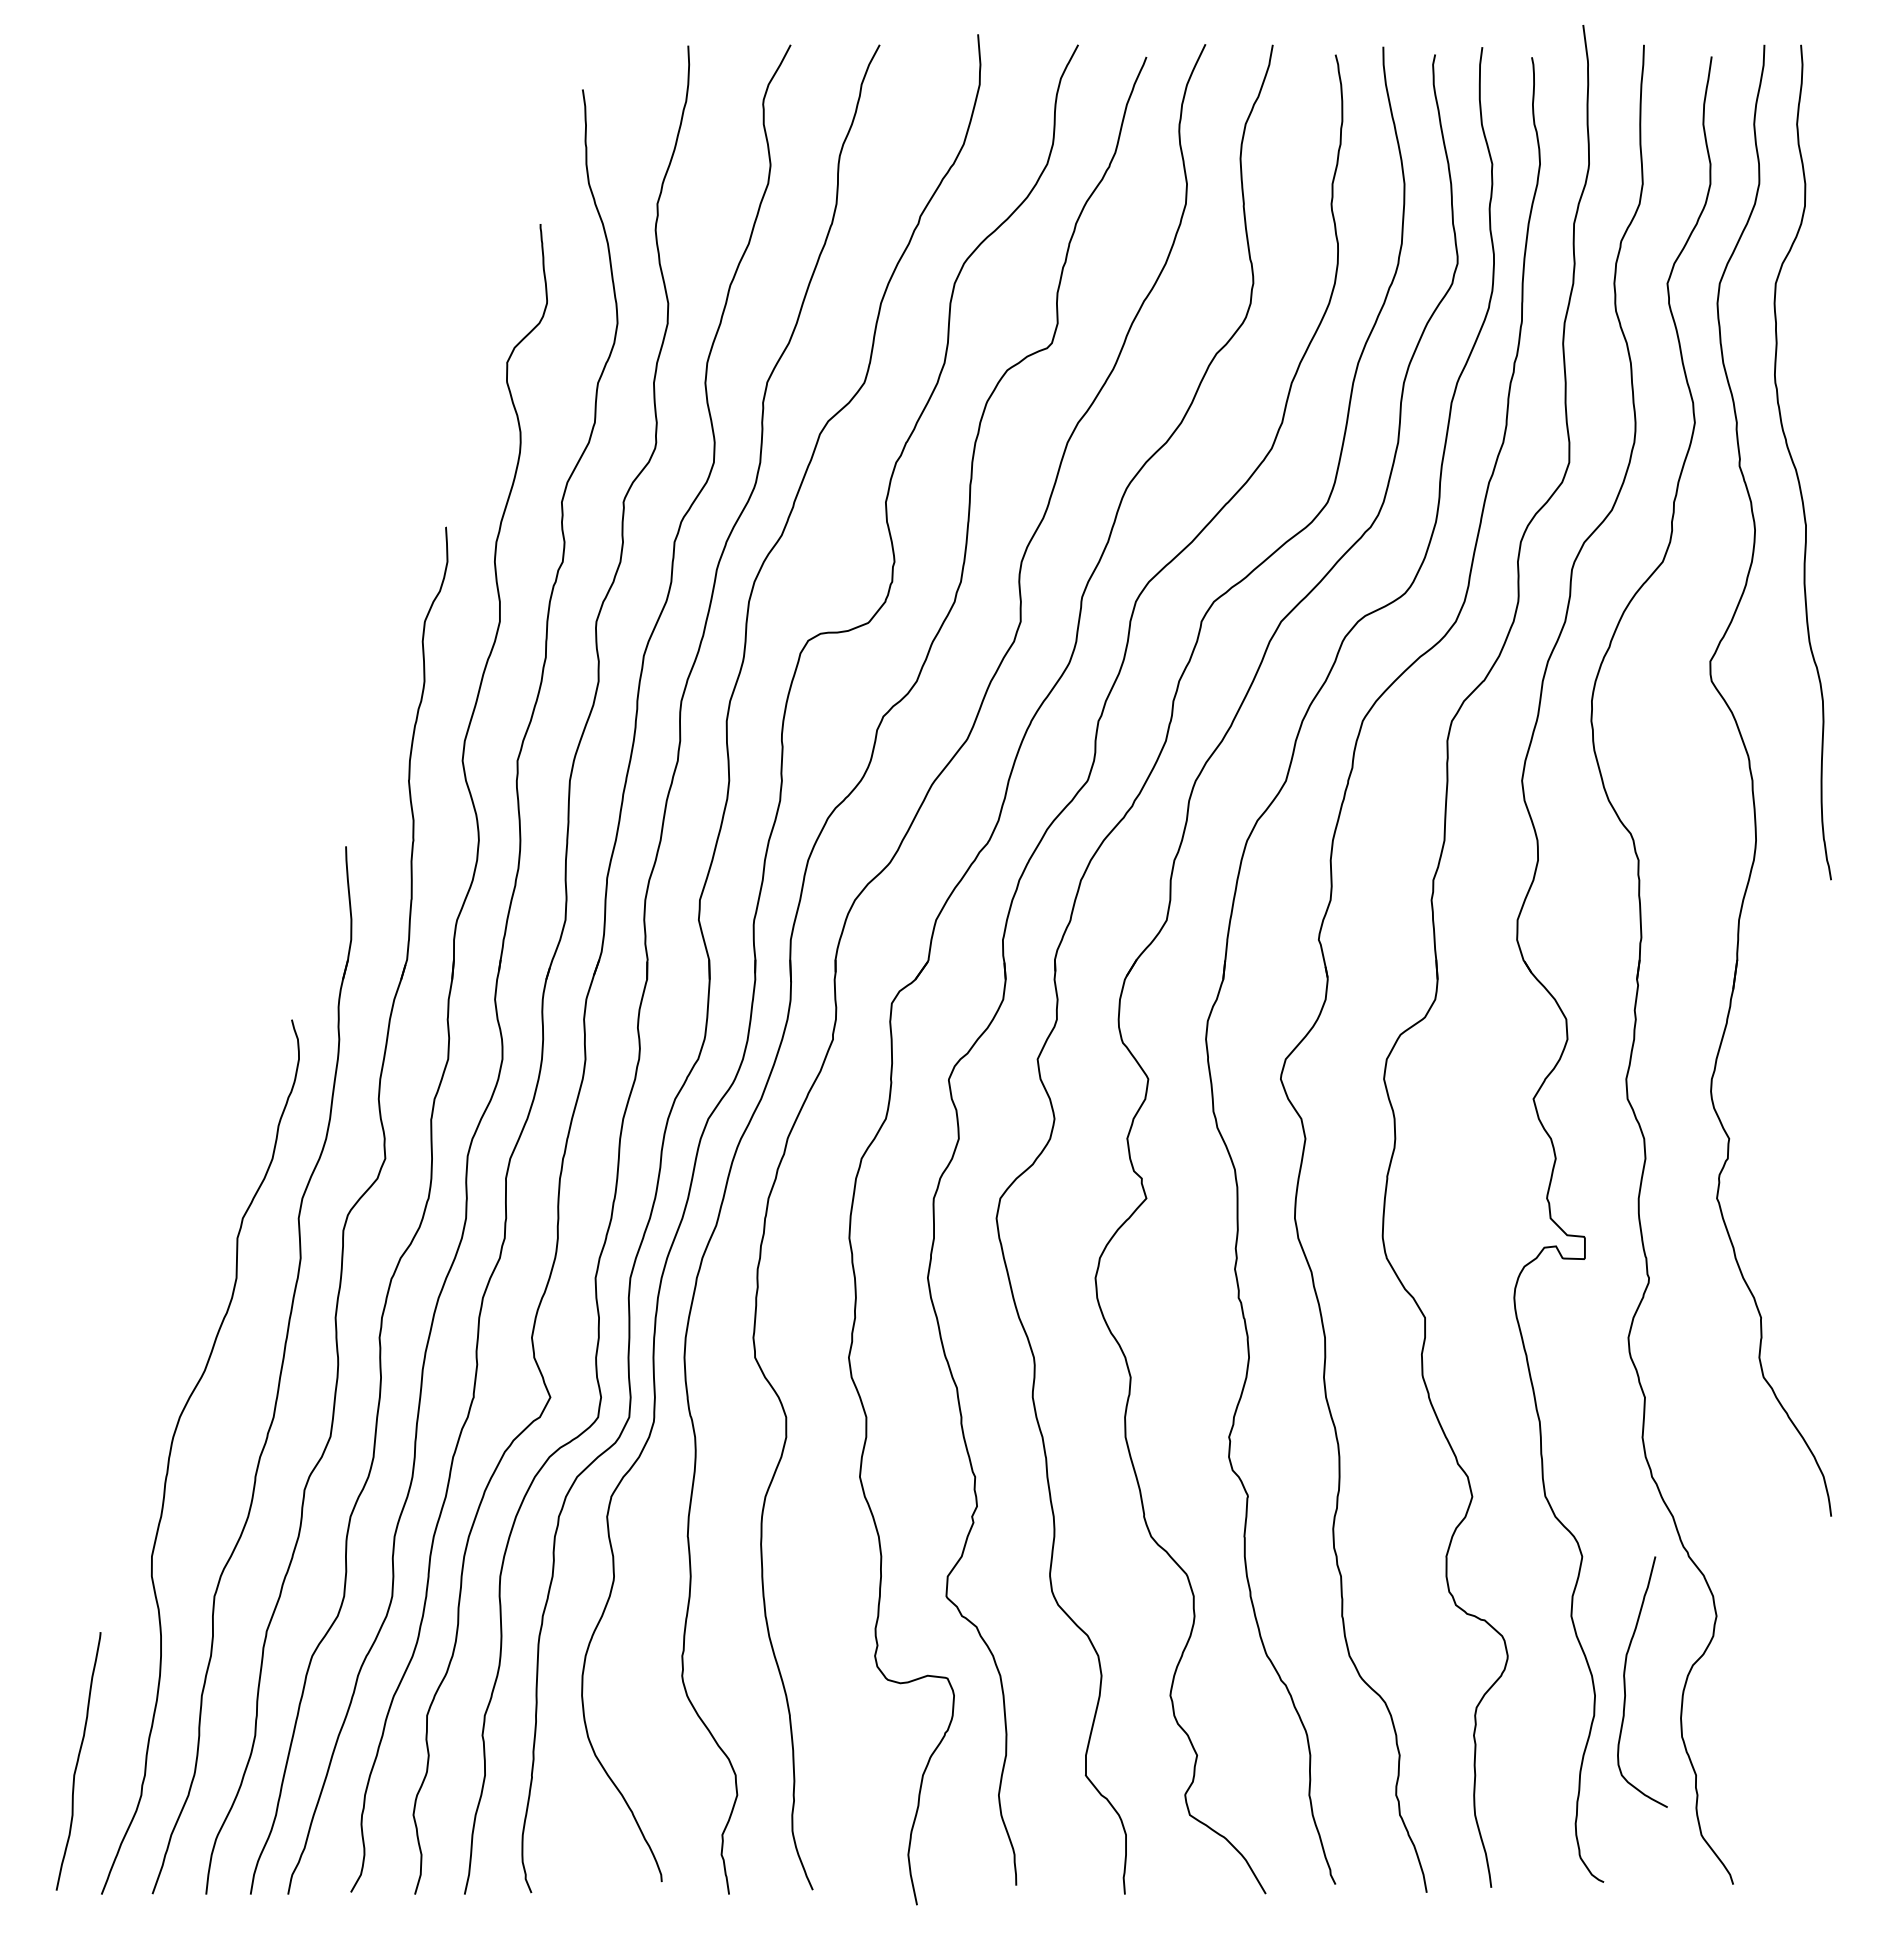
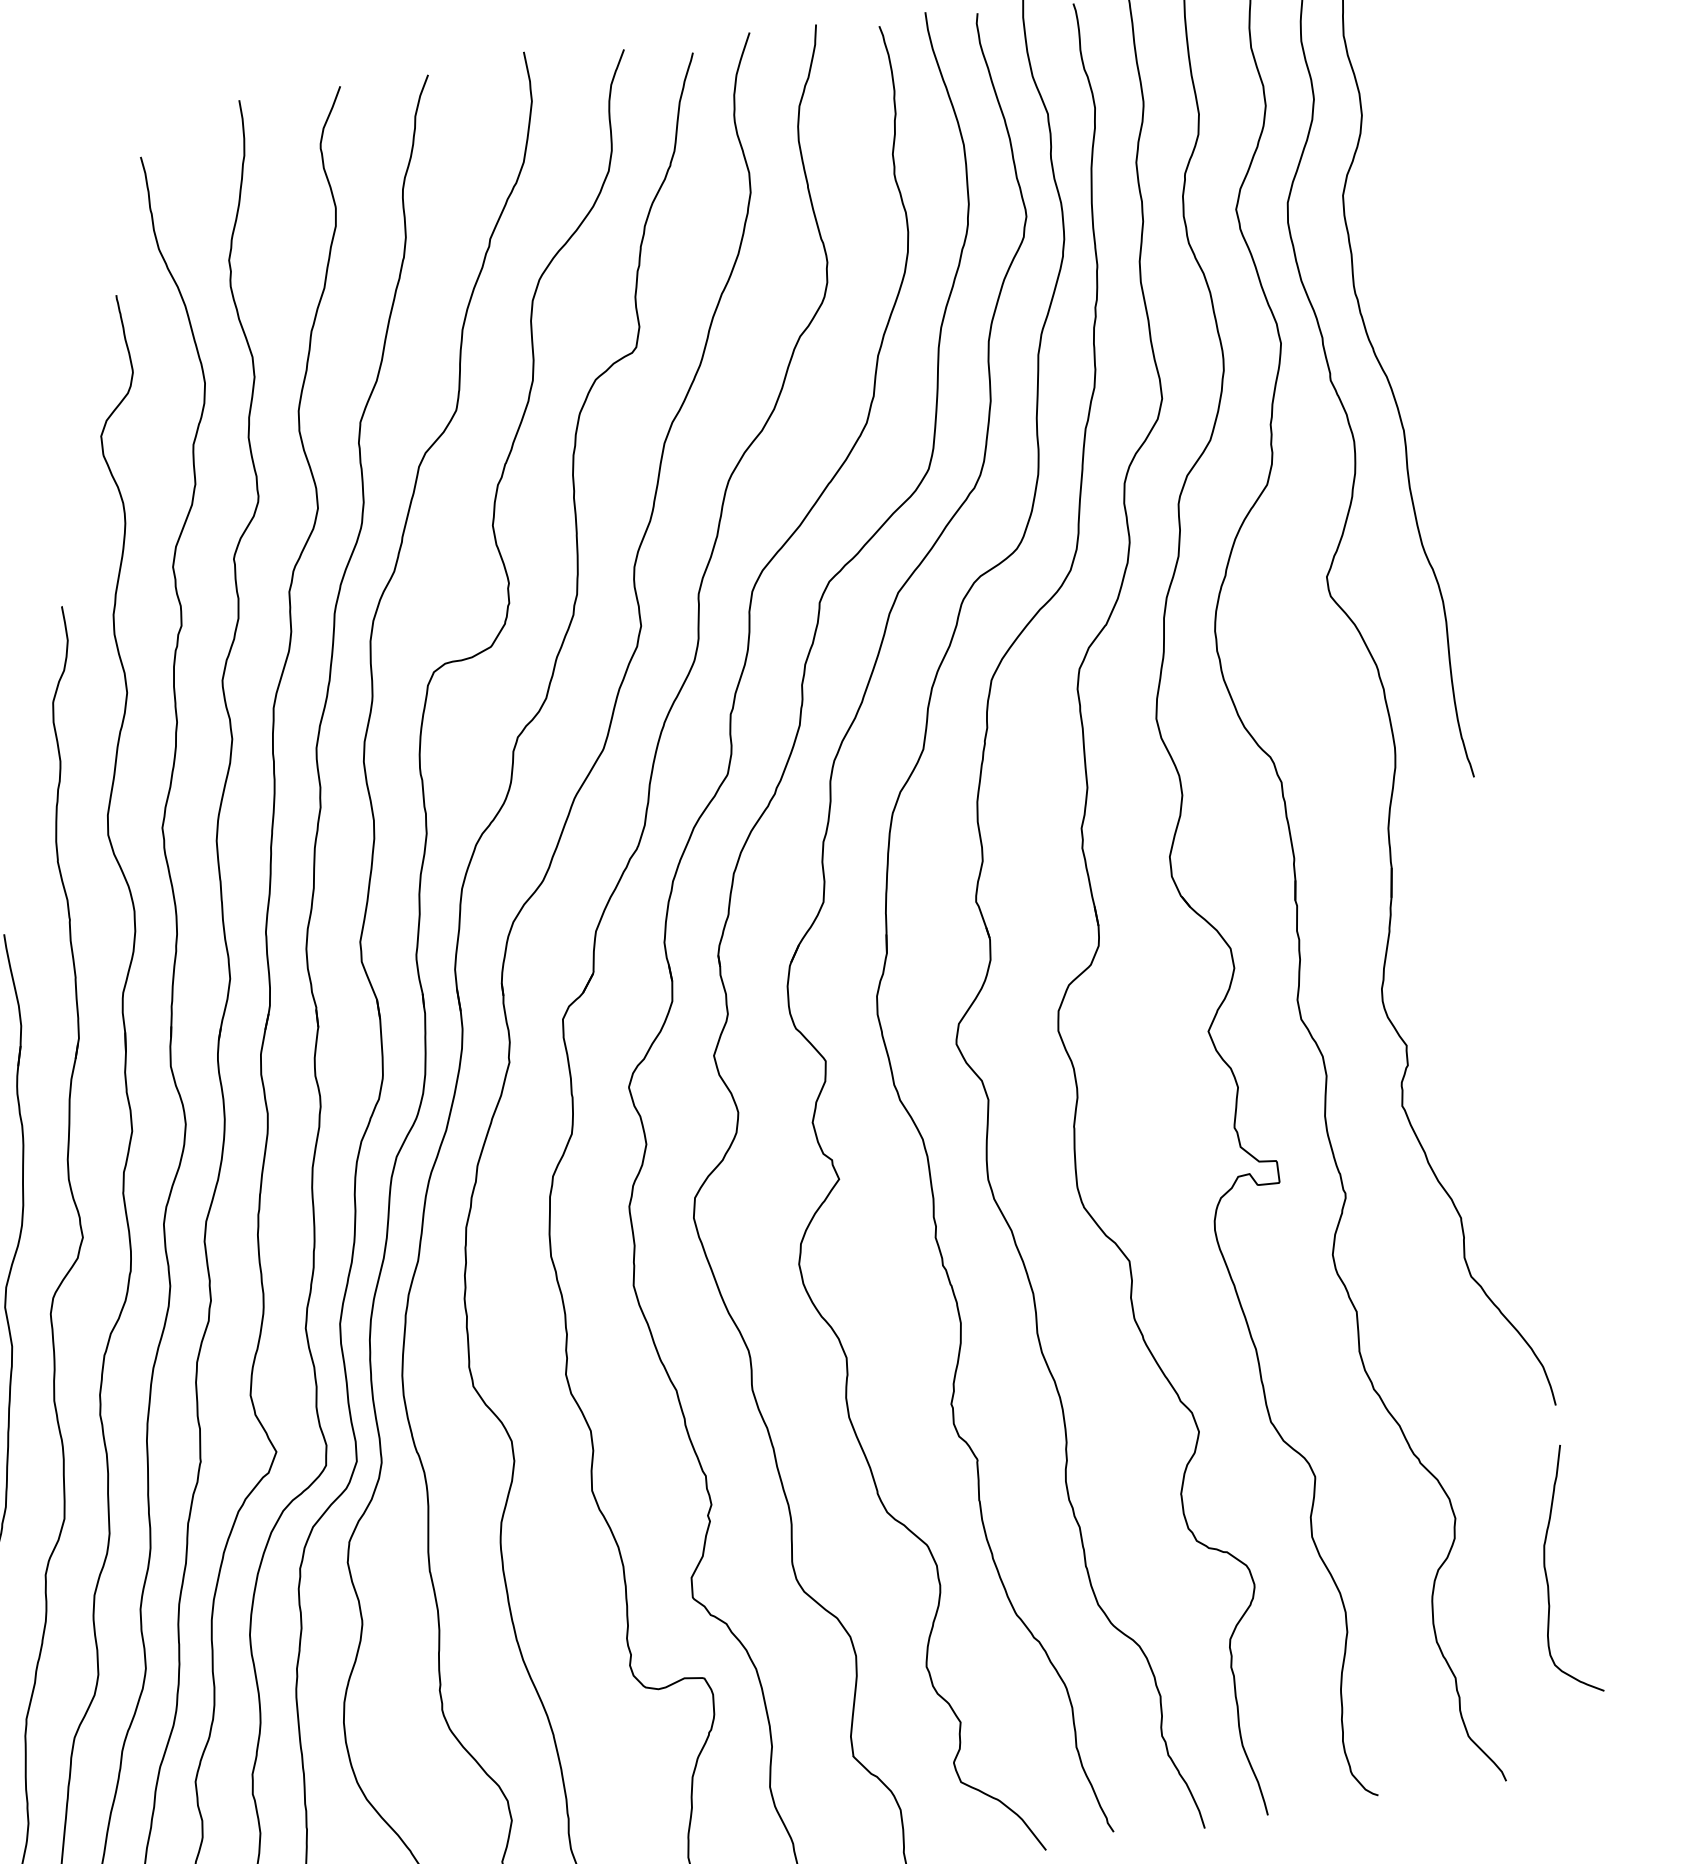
curve: (1625, 1681) -> (1546, 1572), moved

